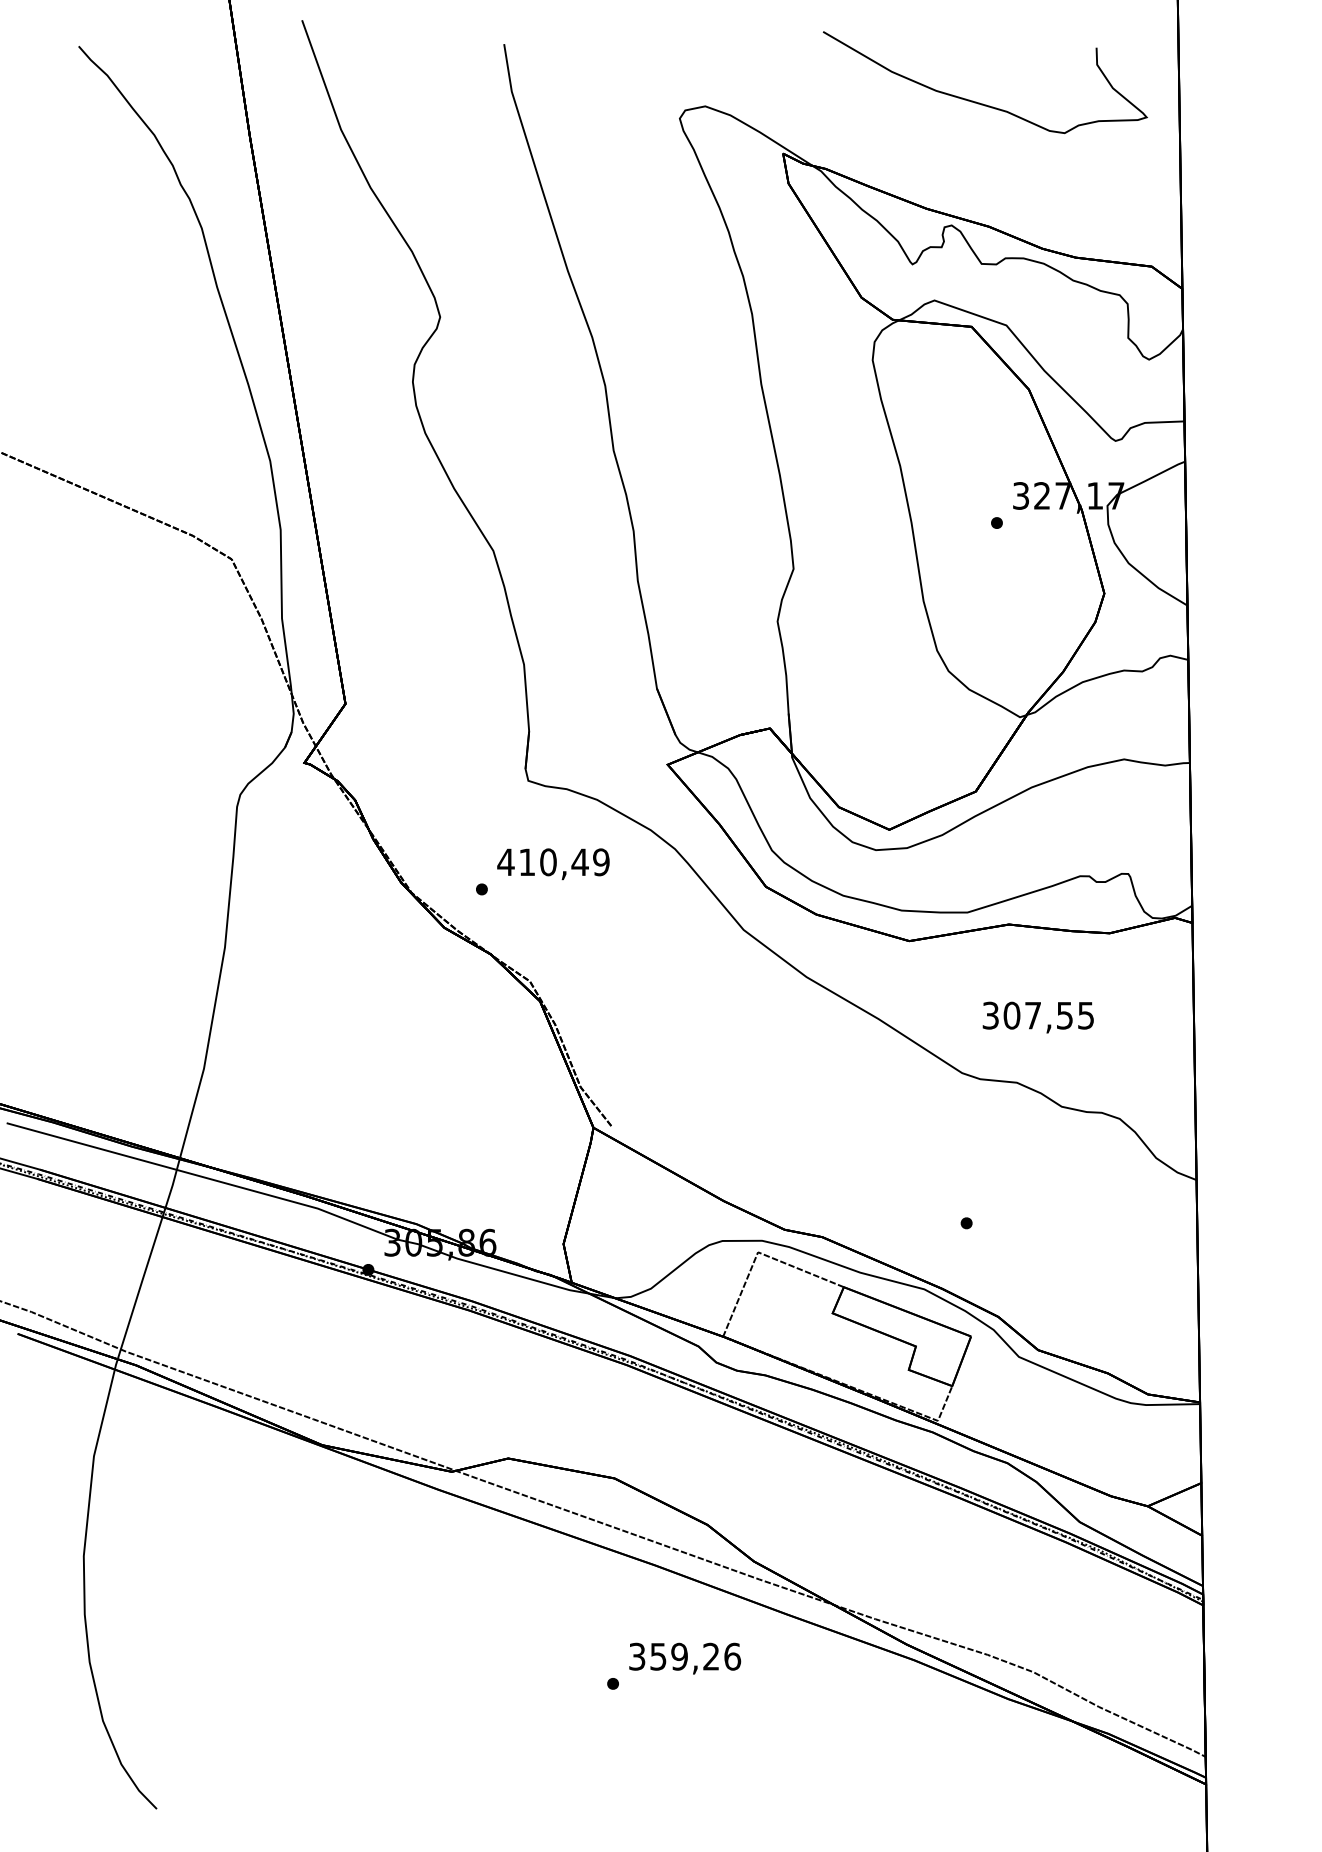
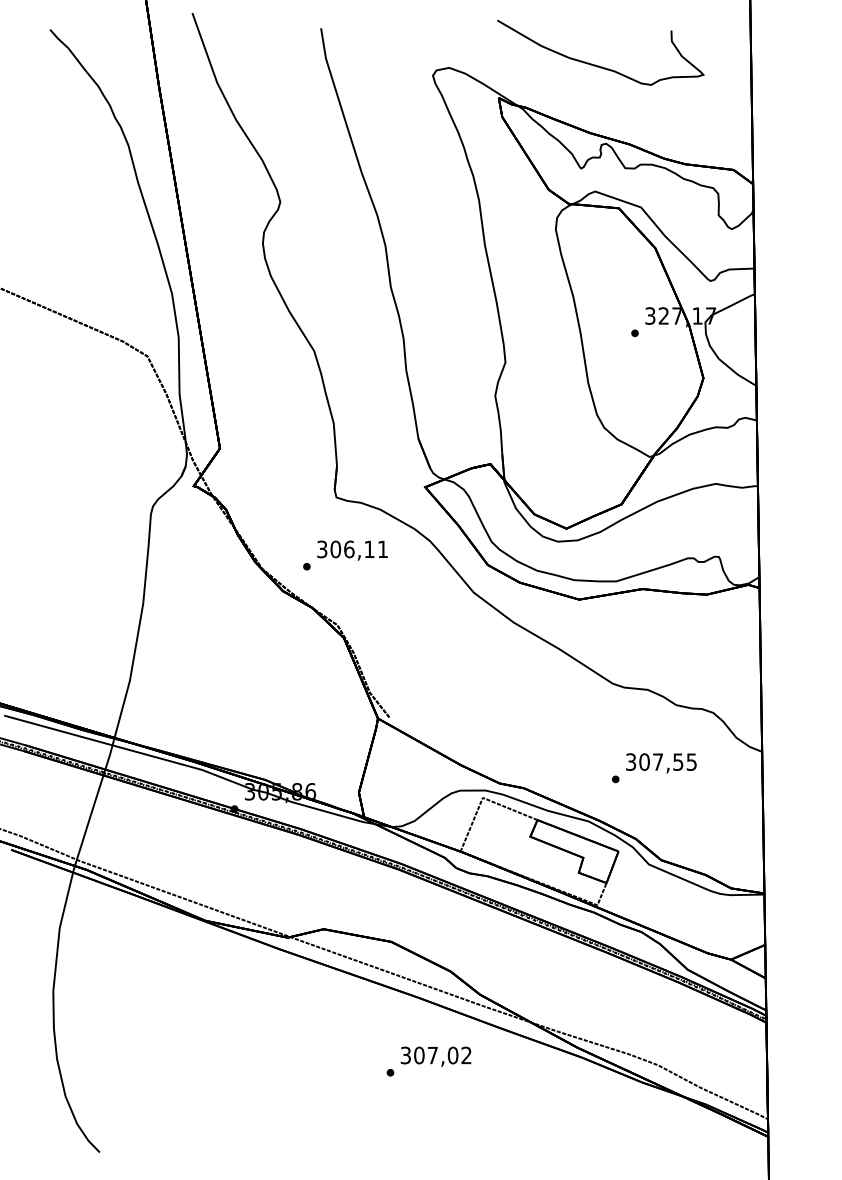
curve: (977, 101) -> (595, 64), moved
text: (553, 862) -> (352, 549), 410,49 -> 306,11
text: (1038, 1017) -> (661, 763), moved
text: (694, 1656) -> (442, 1055), 359,26 -> 307,02

